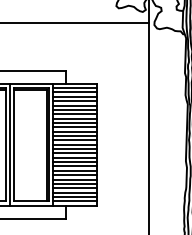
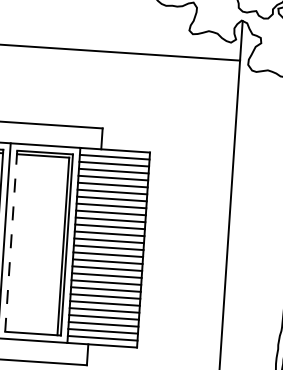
line: (14, 144) -> (11, 240), solid -> dashed

